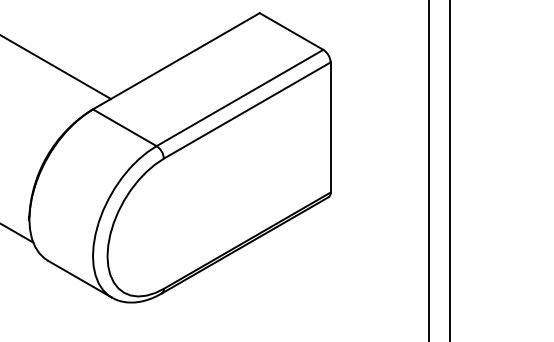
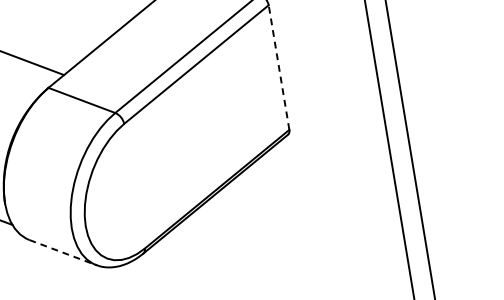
line: (330, 127) -> (278, 67), solid -> dashed
line: (79, 279) -> (62, 252), solid -> dashed

